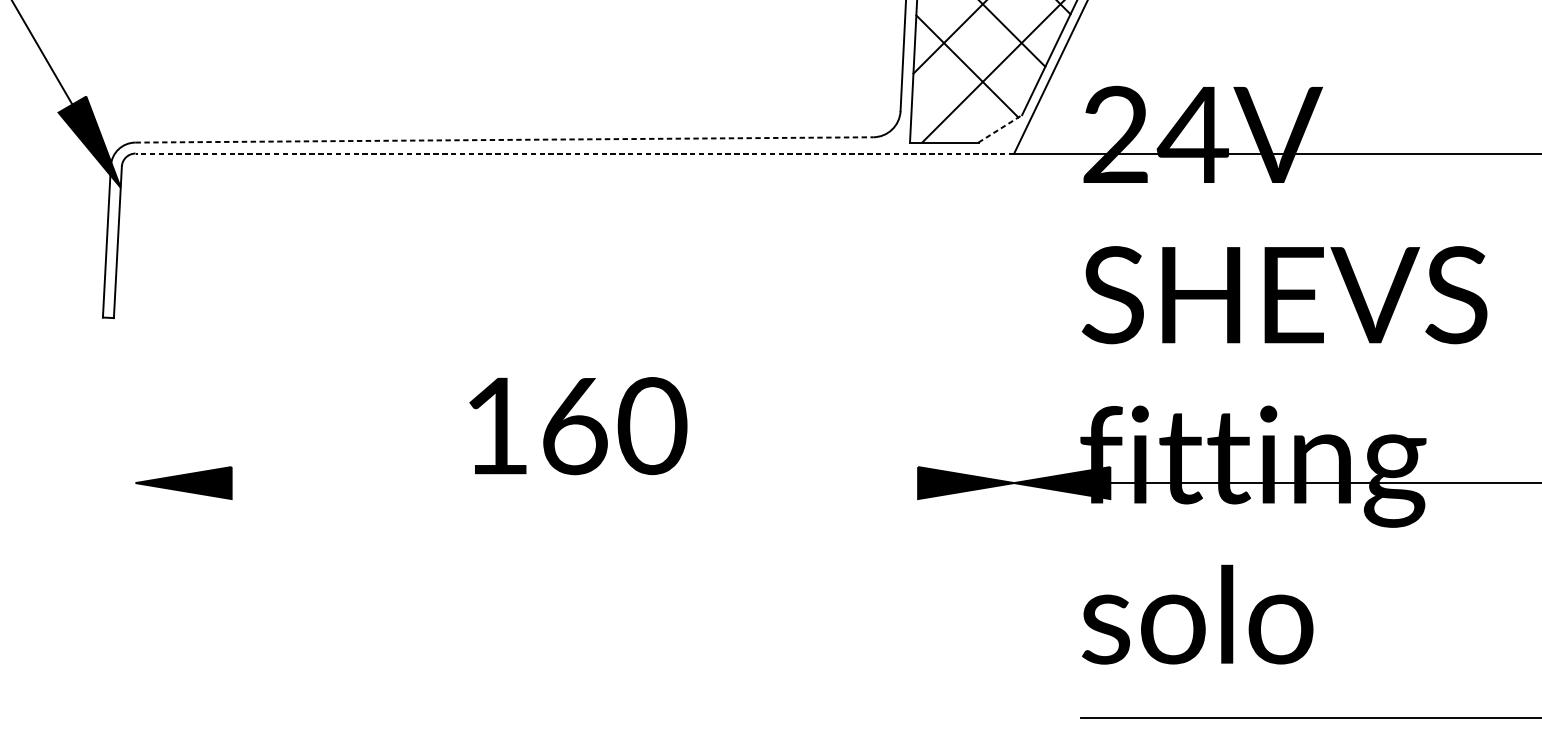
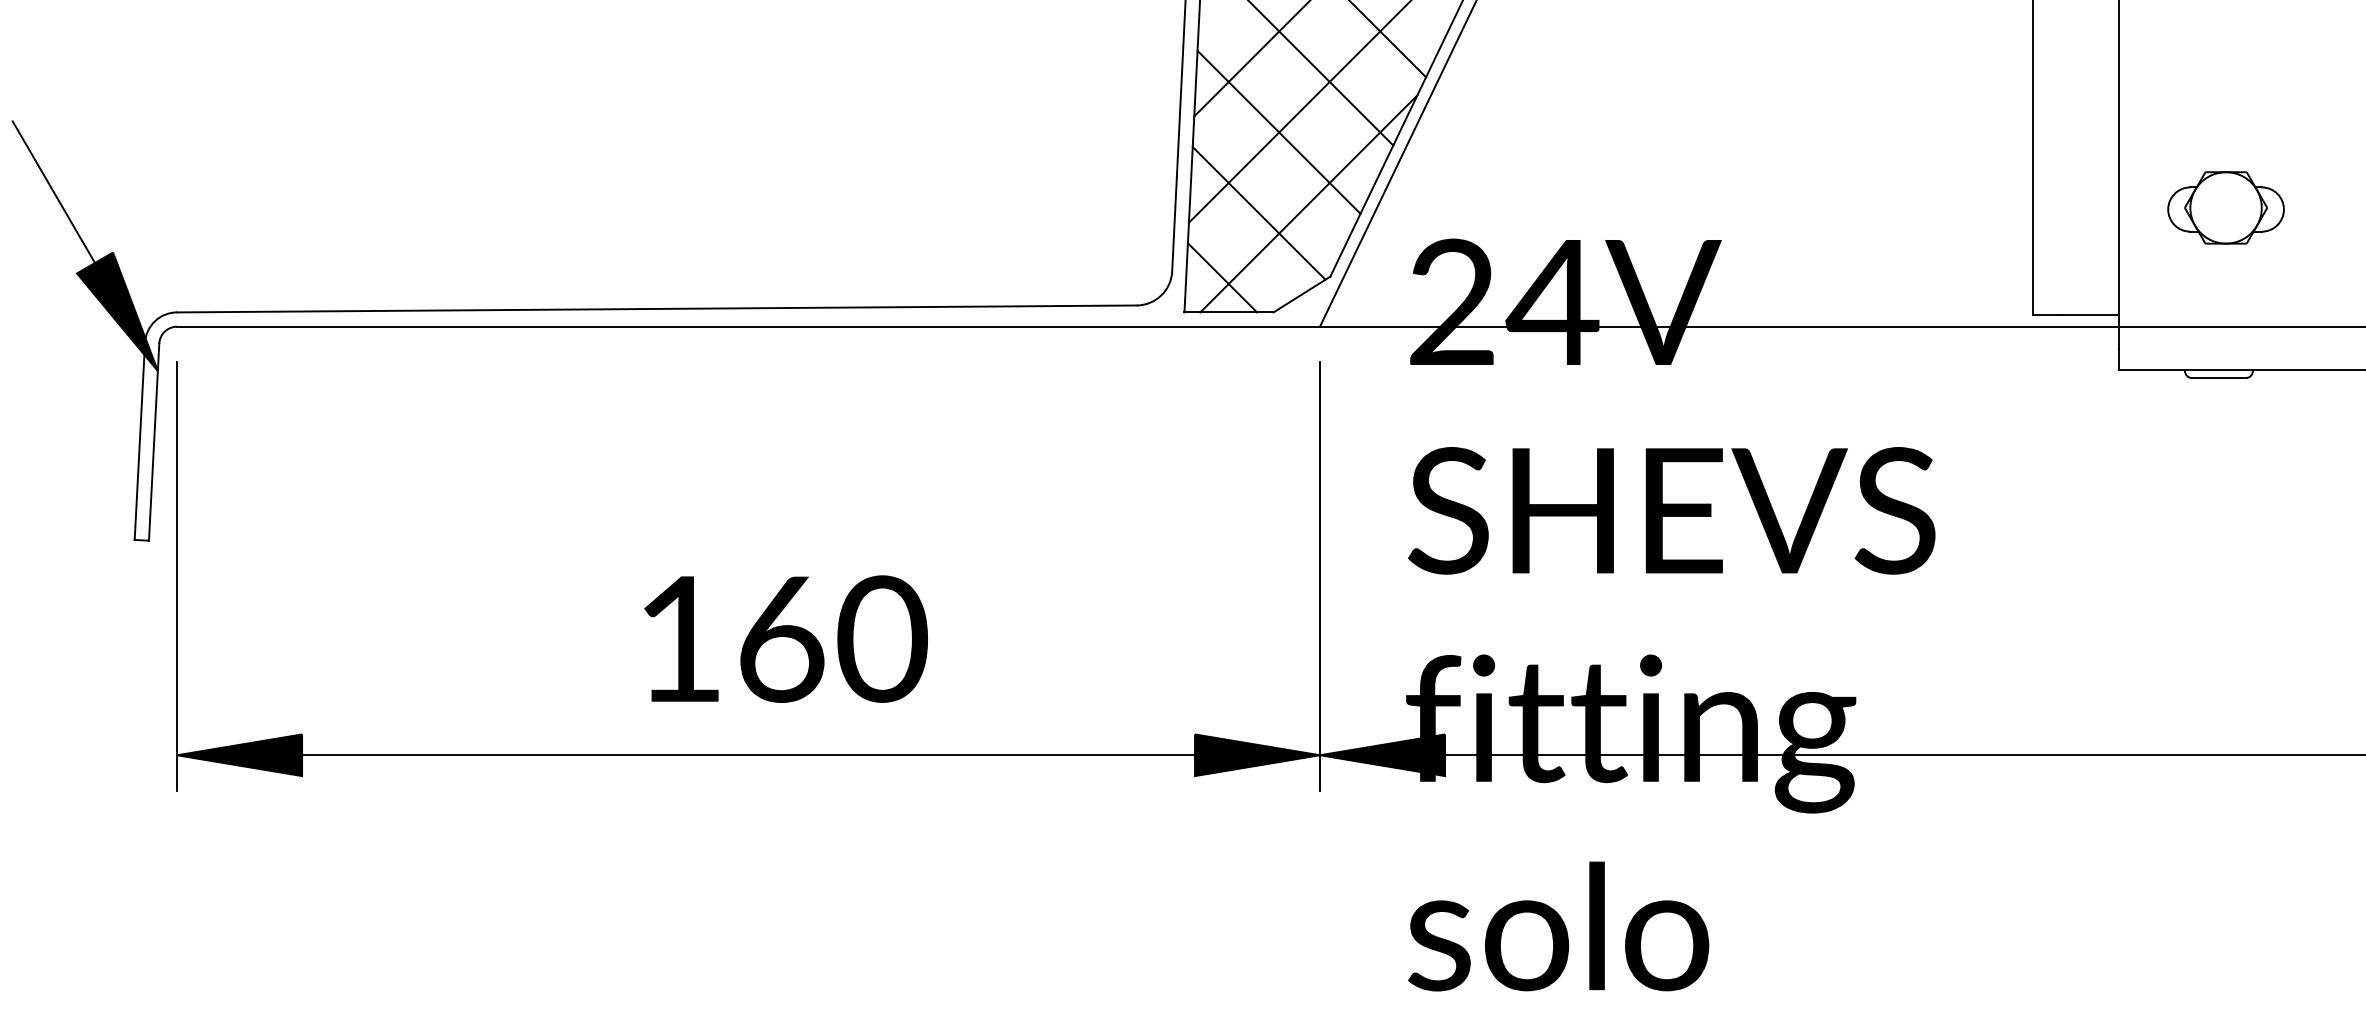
line: (939, 115) -> (1222, 277), added
line: (999, 128) -> (1301, 294), dashed -> solid
line: (504, 139) -> (656, 308), dashed -> solid
line: (574, 153) -> (748, 326), dashed -> solid
line: (135, 345) -> (177, 576), added
line: (1014, 345) -> (1320, 576), added
text: (577, 425) -> (785, 638), moved
line: (574, 483) -> (748, 755), added

